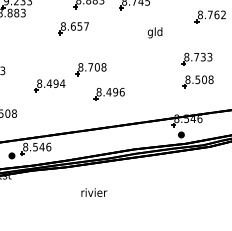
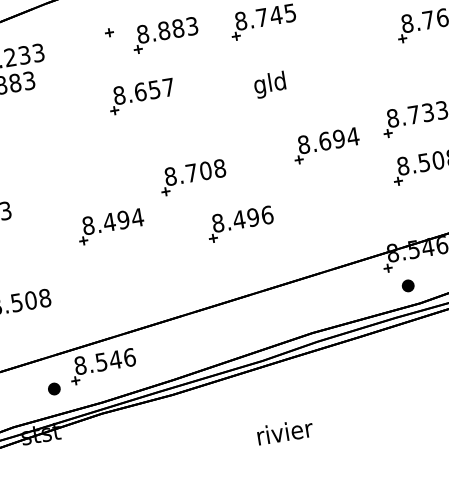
text: (154, 32) -> (268, 84), moved
part: (153, 64) -> (324, 145), added
text: (94, 192) -> (285, 431), moved

